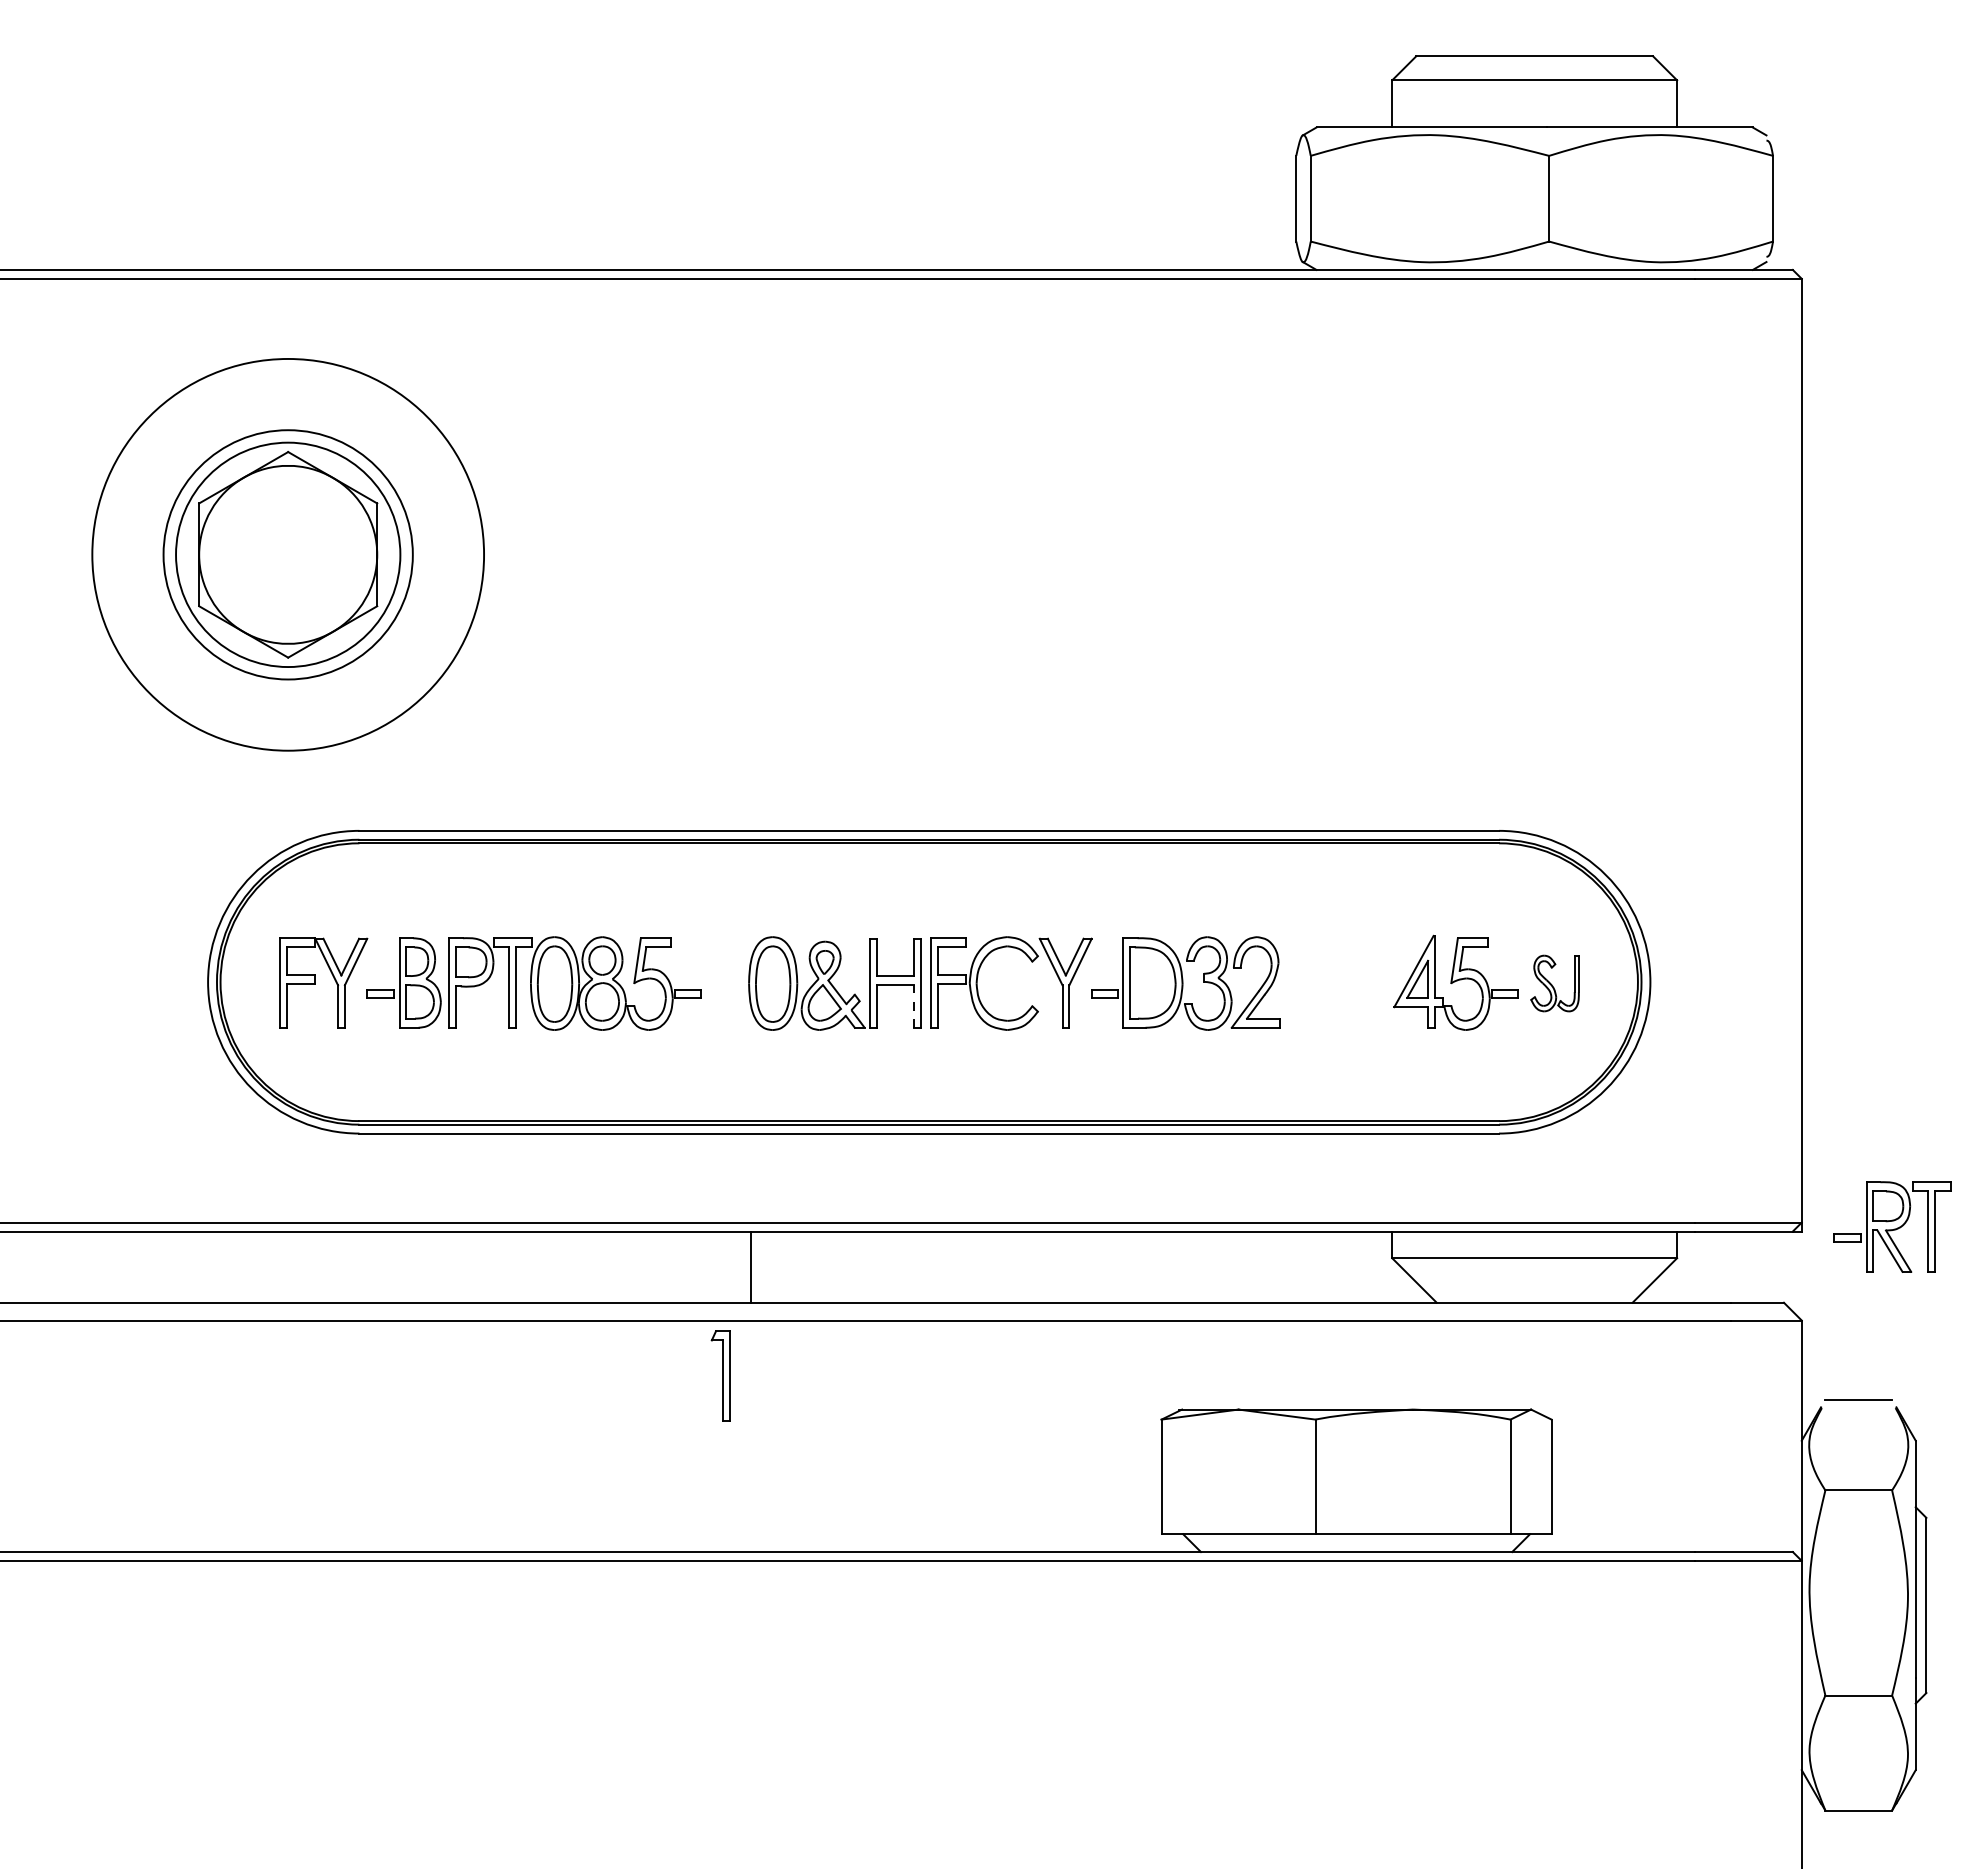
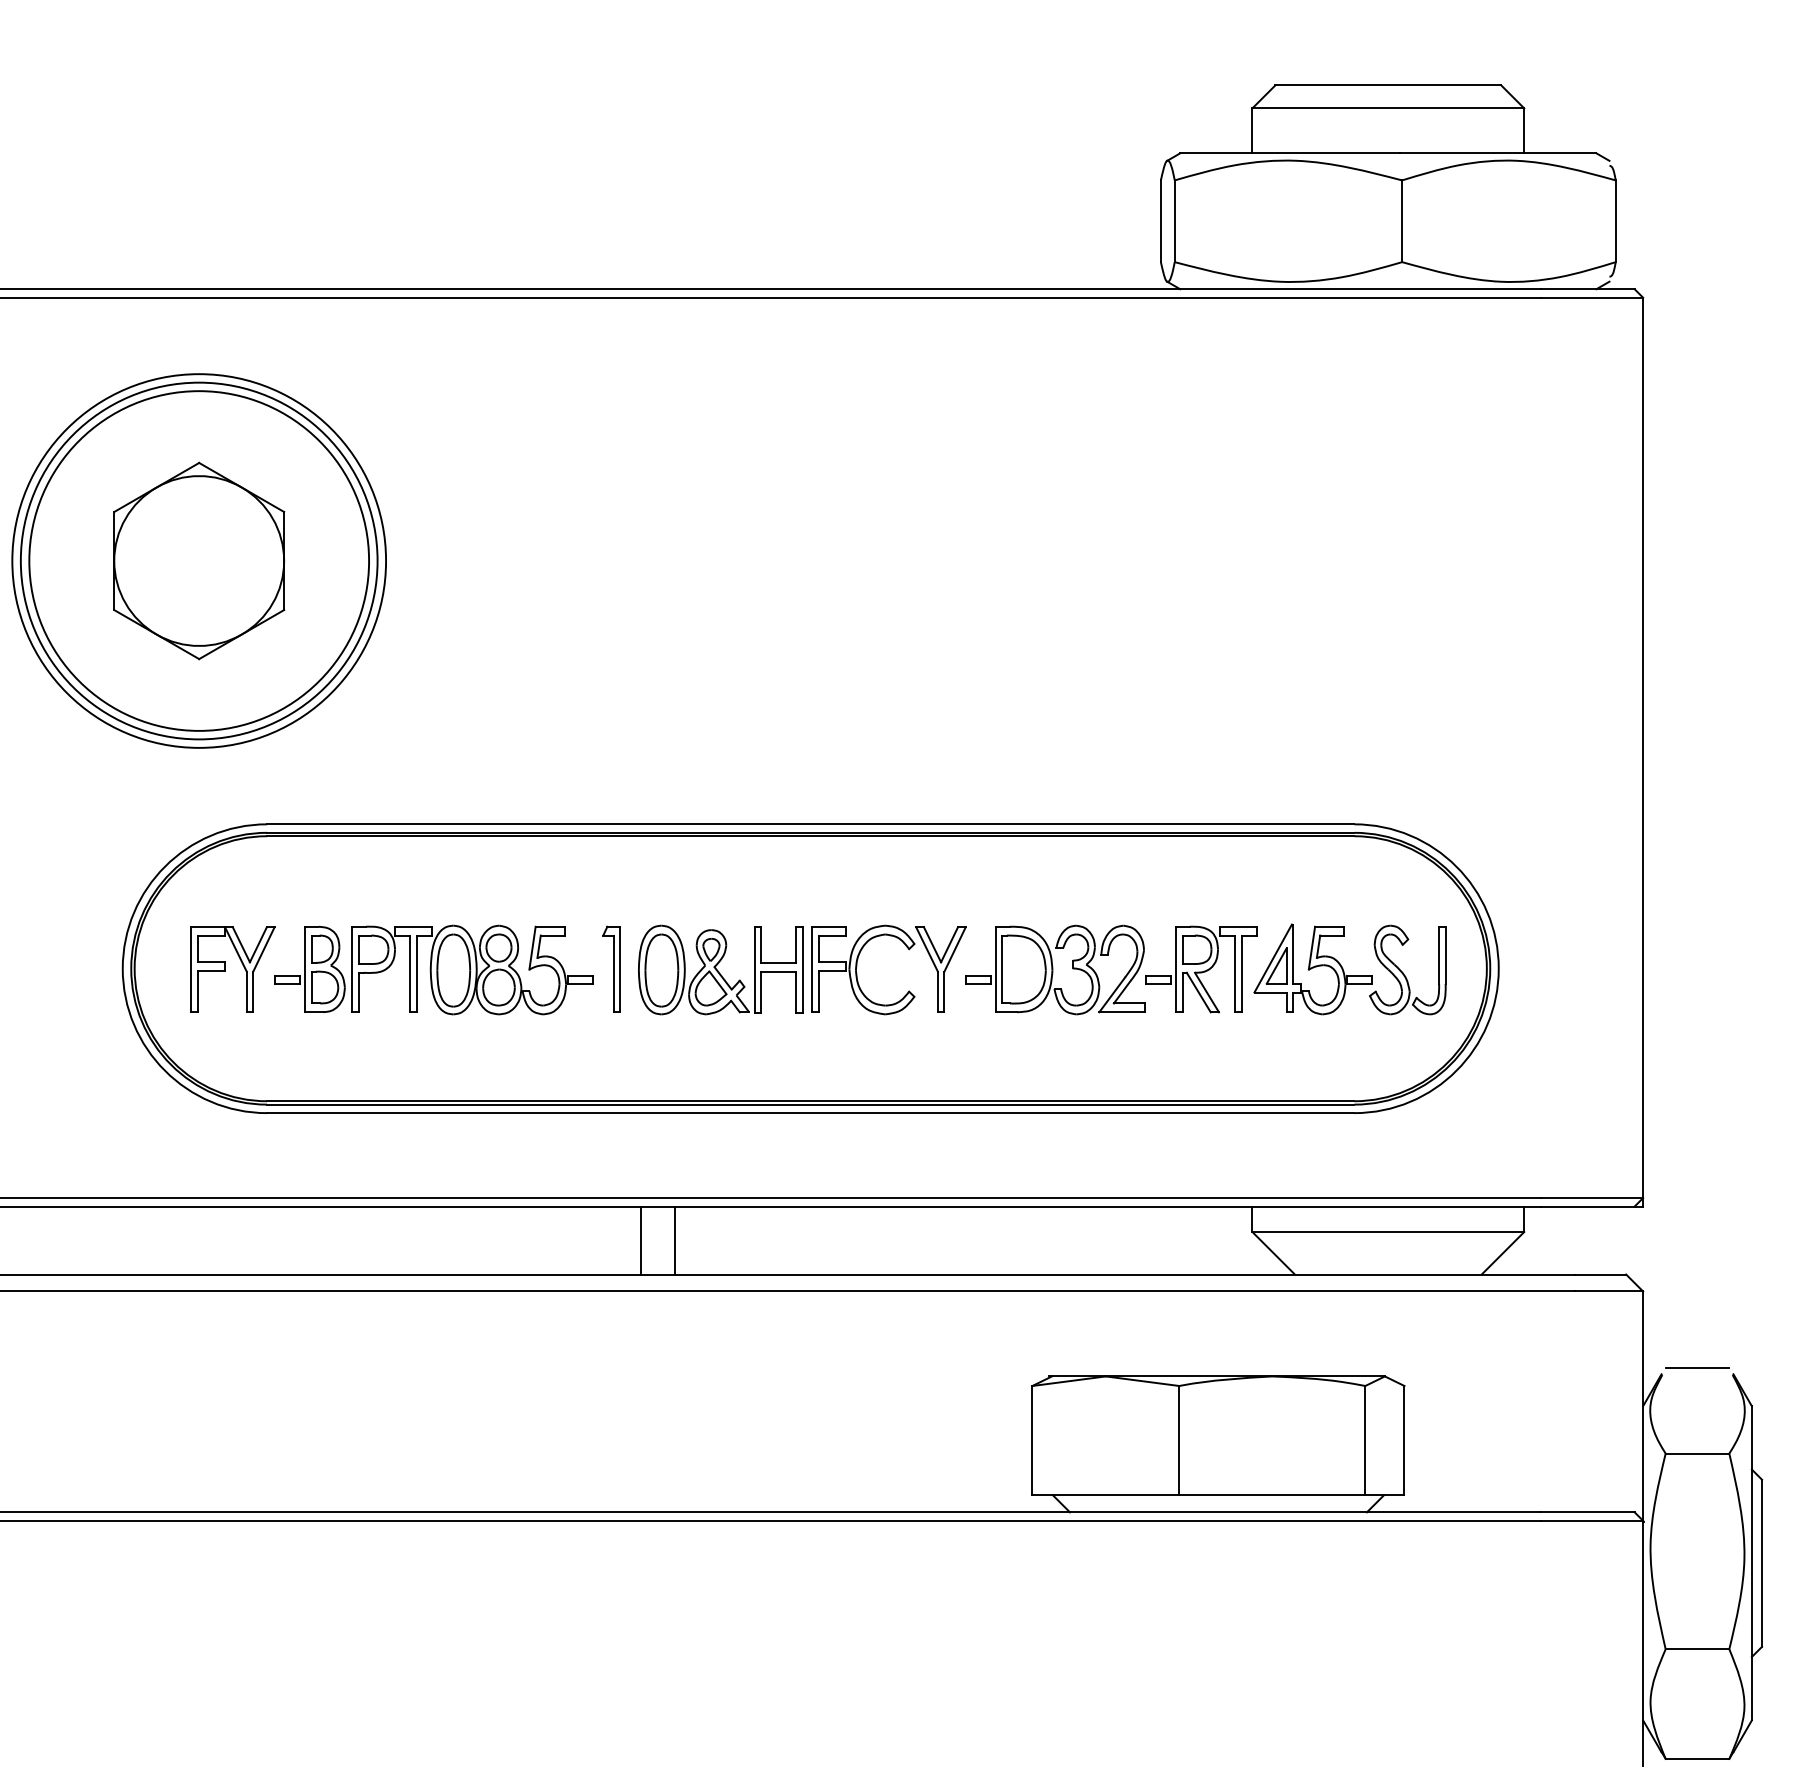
circle: (288, 554) -> (199, 560), size x1.43
circle: (288, 554) -> (199, 560), size x1.67
part: (1554, 983) -> (1407, 969), size x1.67
line: (913, 1006) -> (795, 991), dashed -> solid
part: (1892, 1226) -> (1201, 969), moved
line: (786, 1266) -> (674, 1239), added
part: (720, 1375) -> (611, 969), moved

